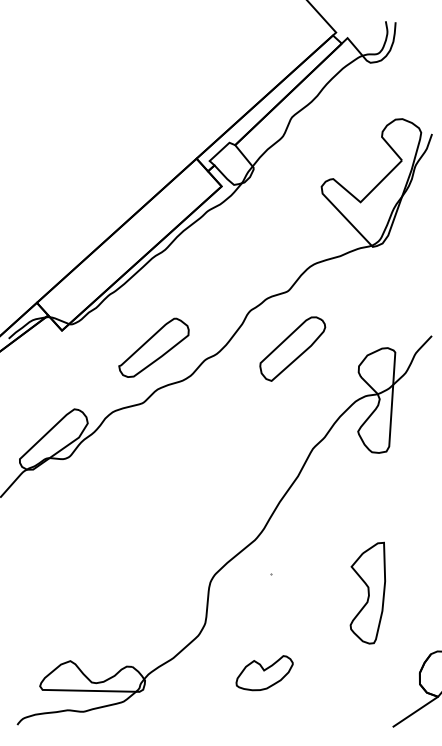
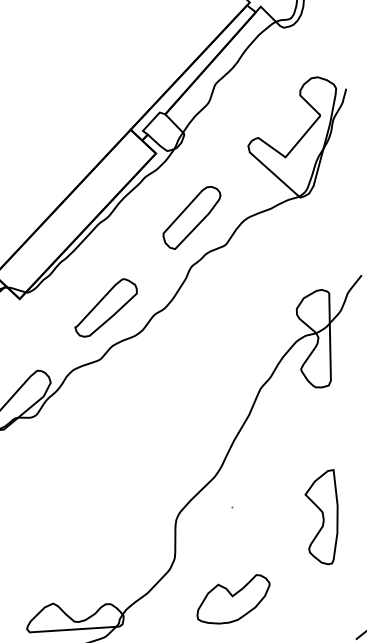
part: (292, 348) -> (191, 217), moved
part: (264, 672) -> (233, 599), size x1.43

